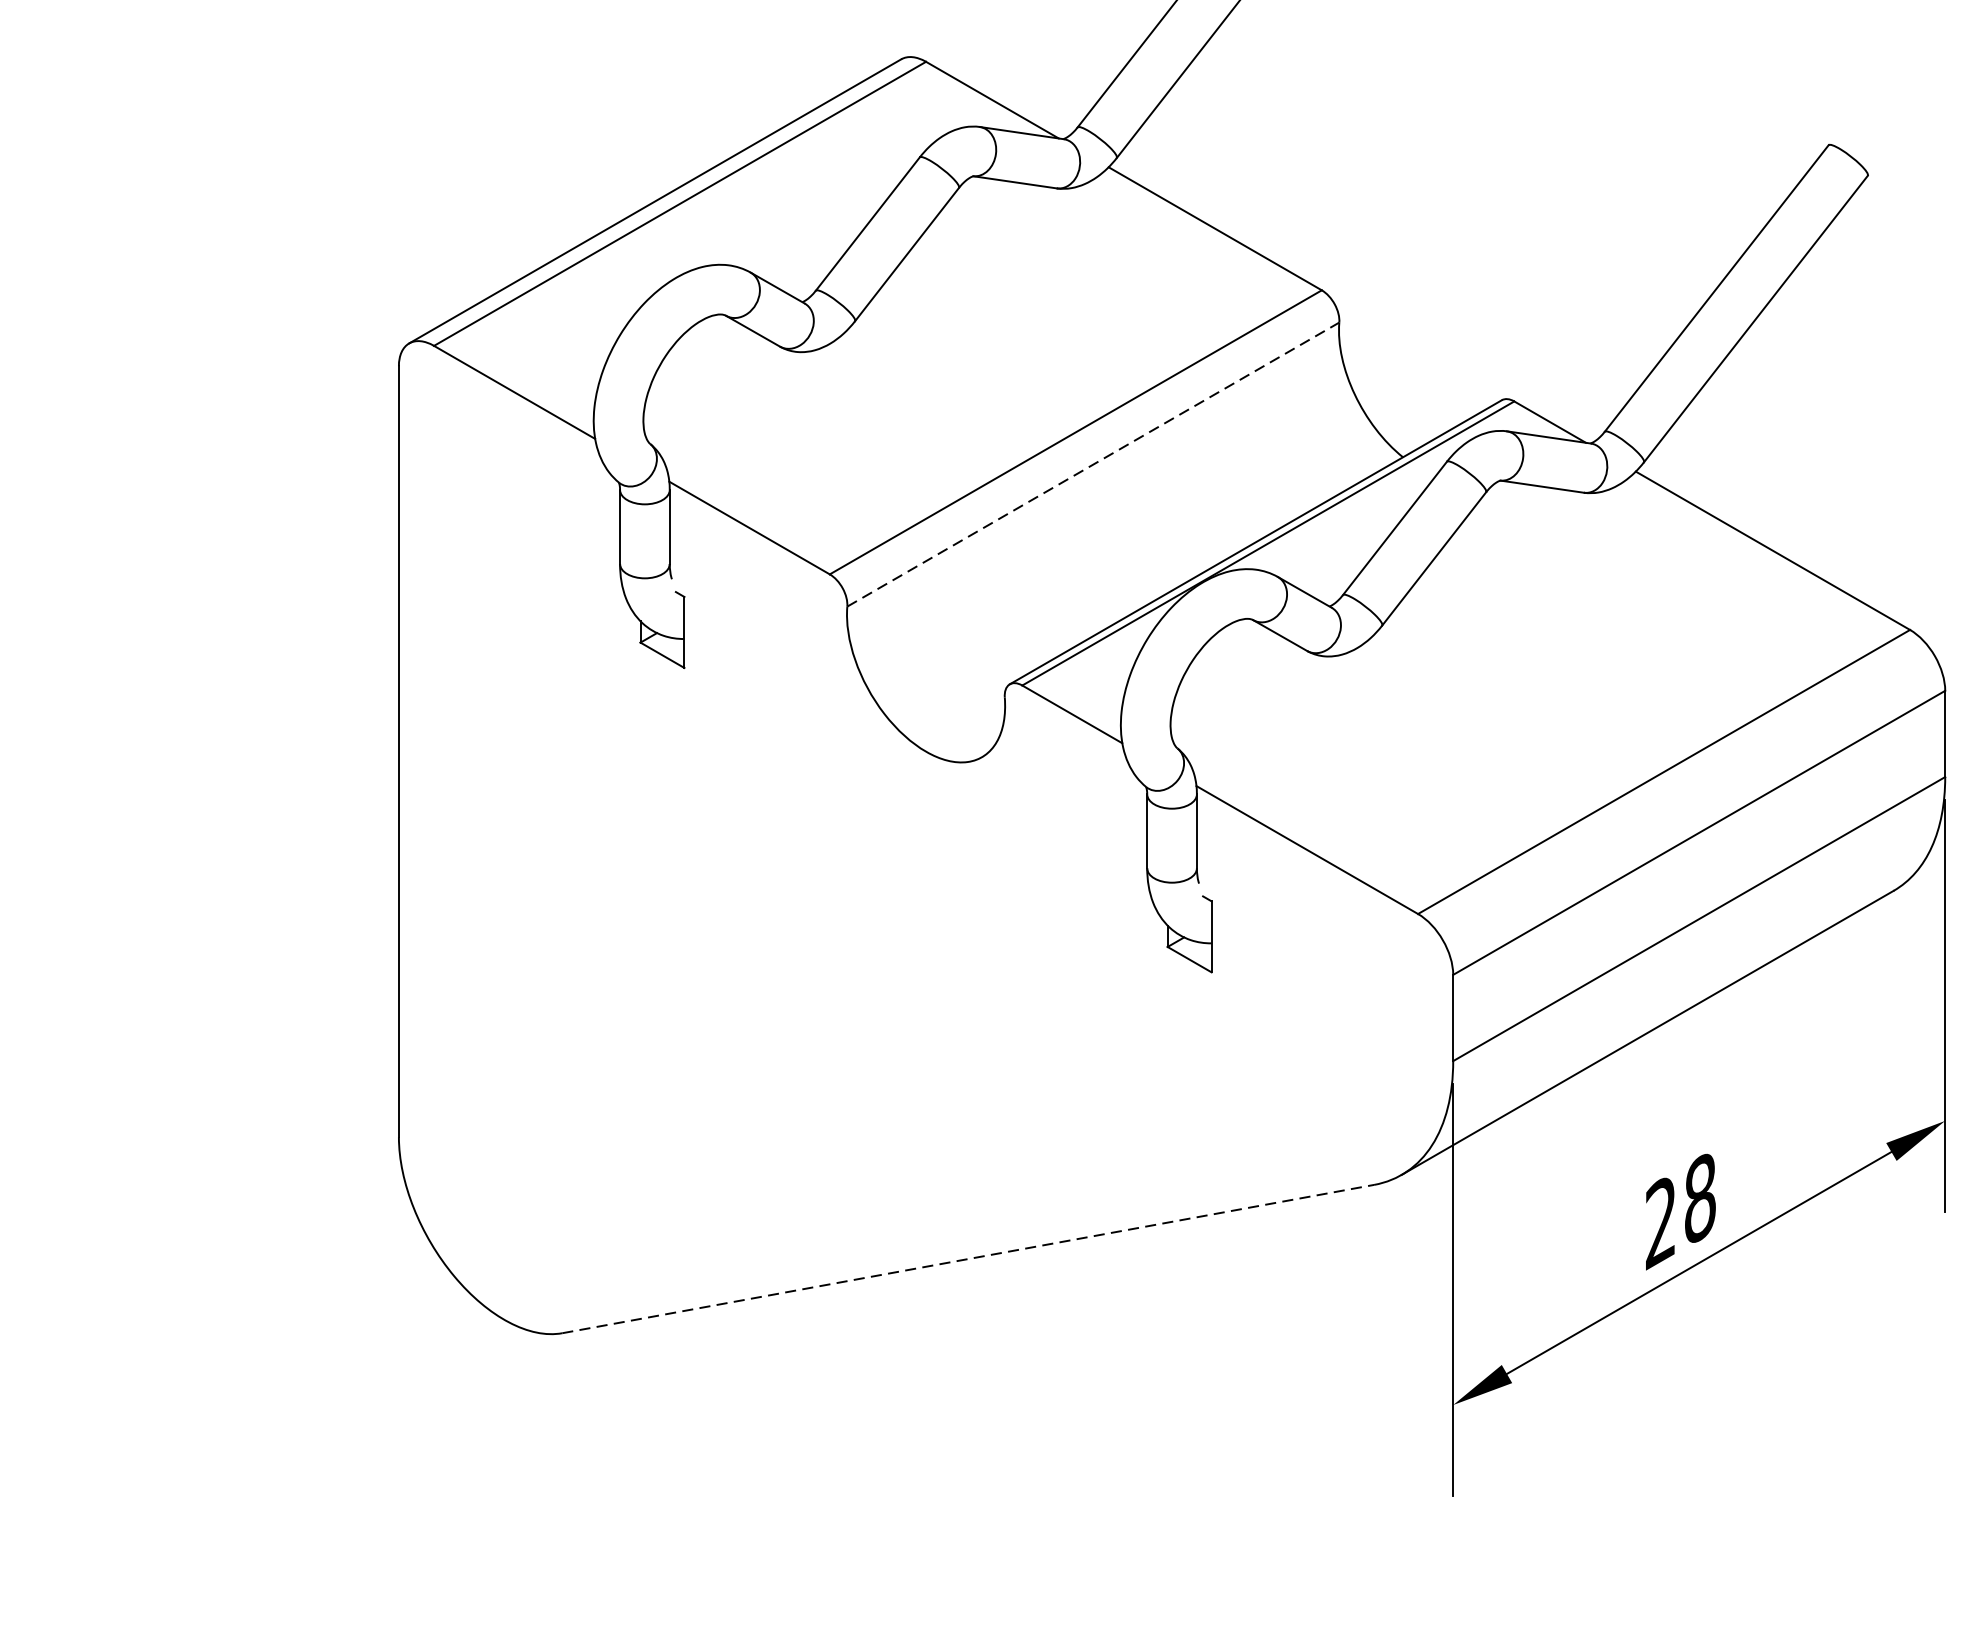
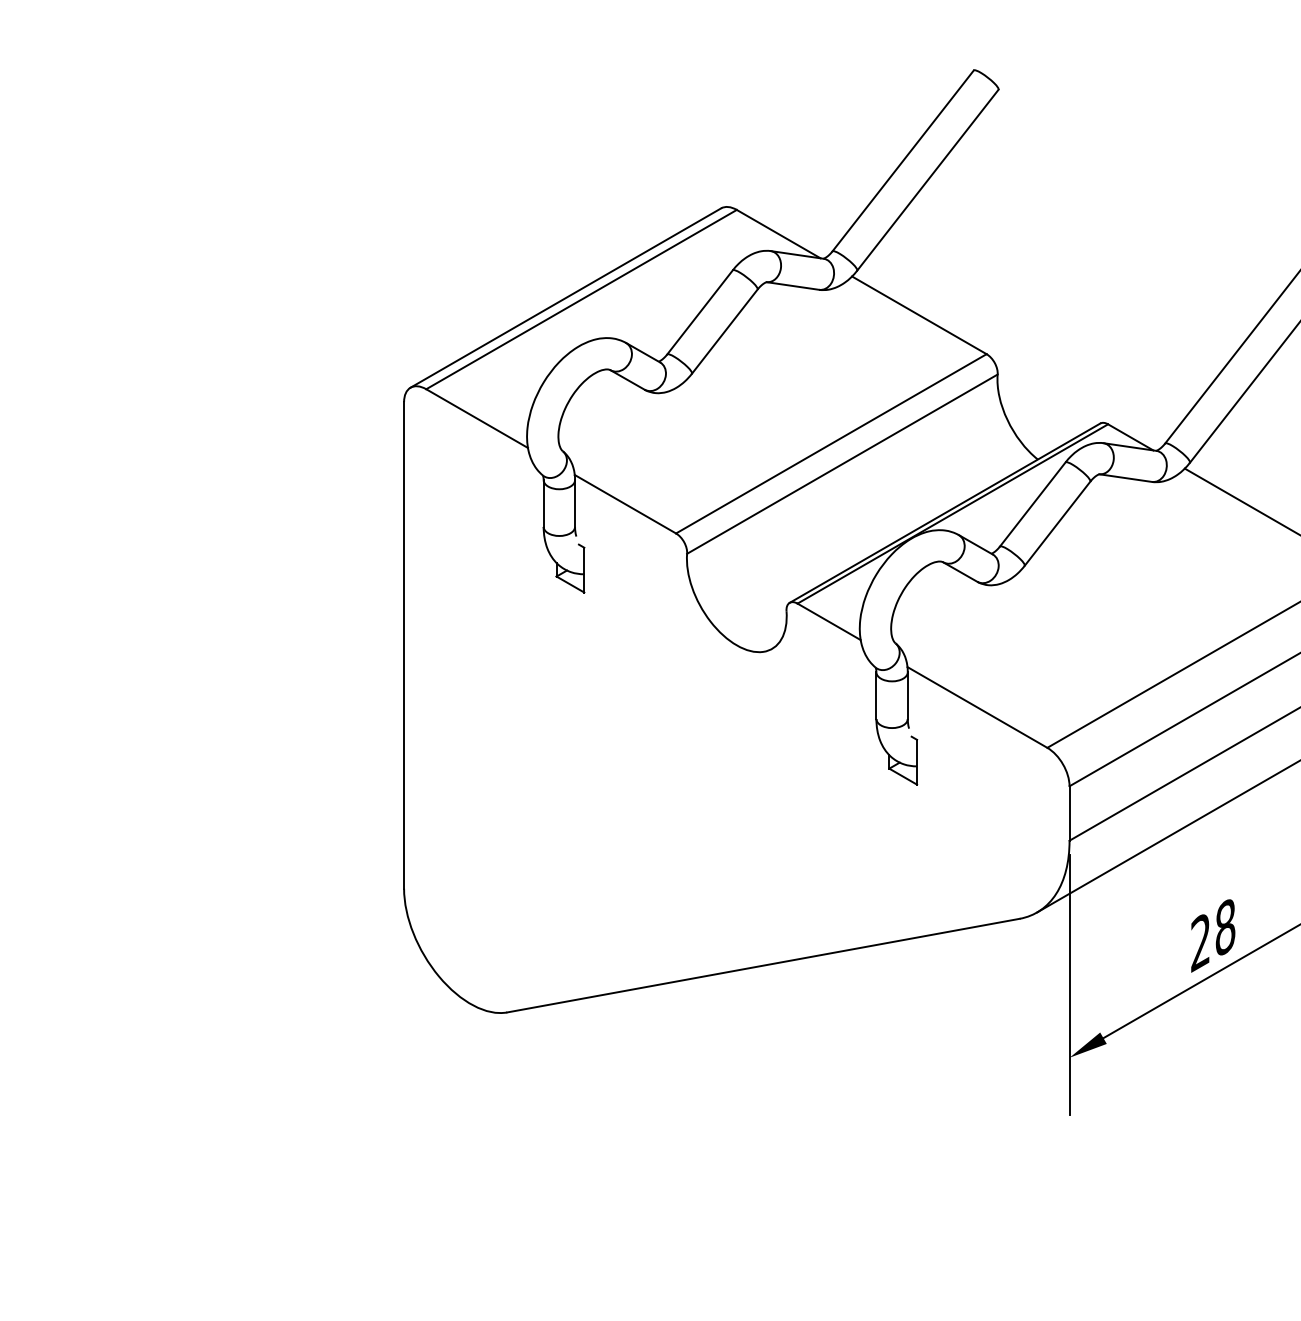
line: (1093, 463) -> (842, 463), dashed -> solid
line: (968, 1258) -> (763, 965), dashed -> solid

